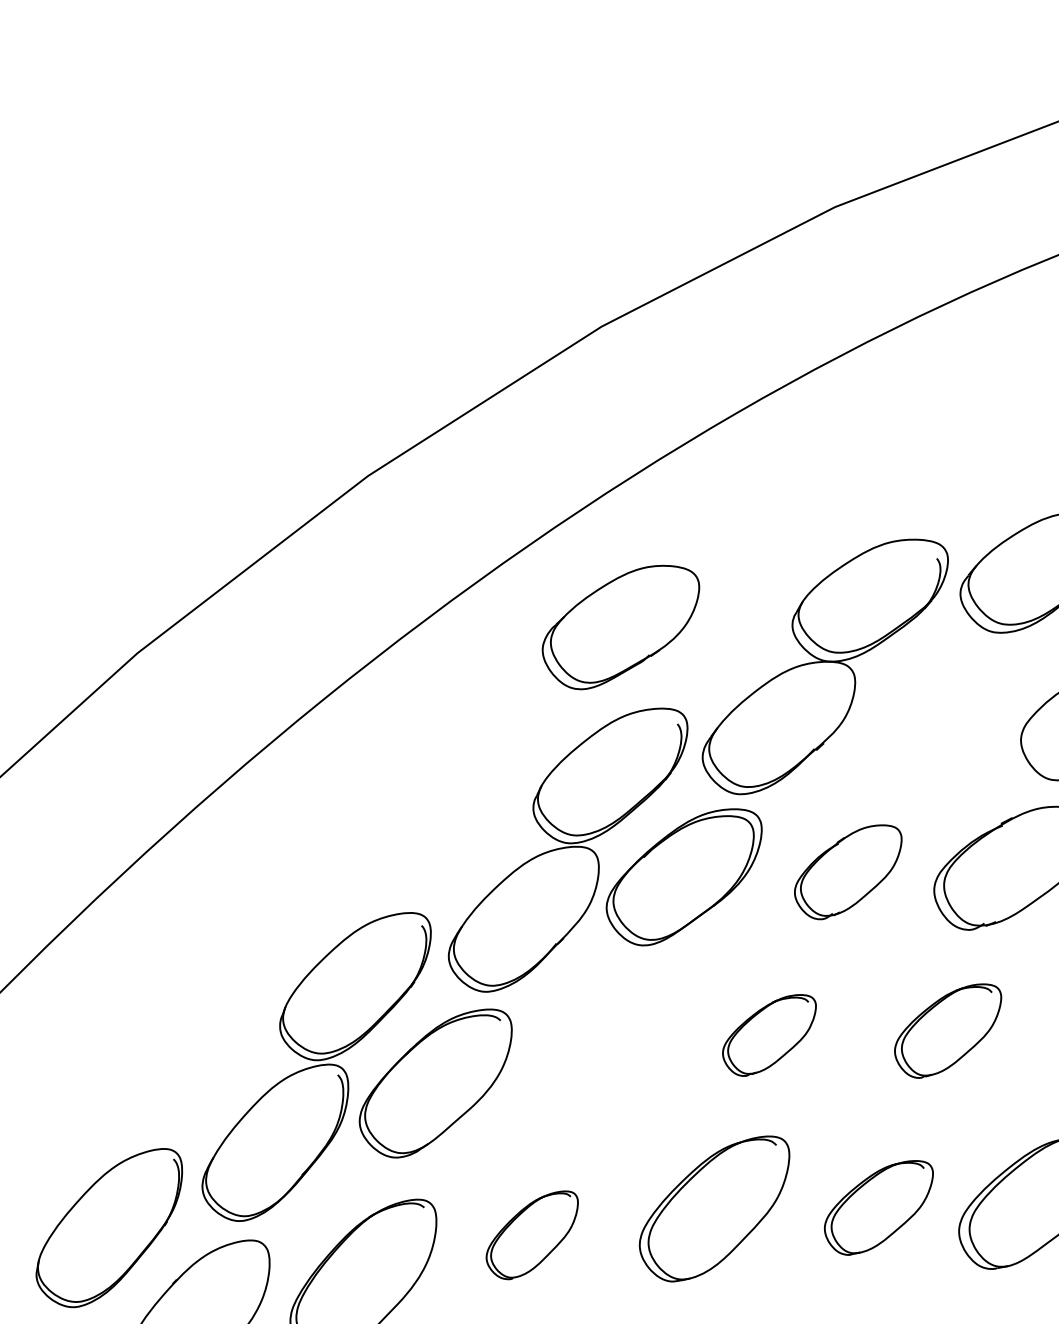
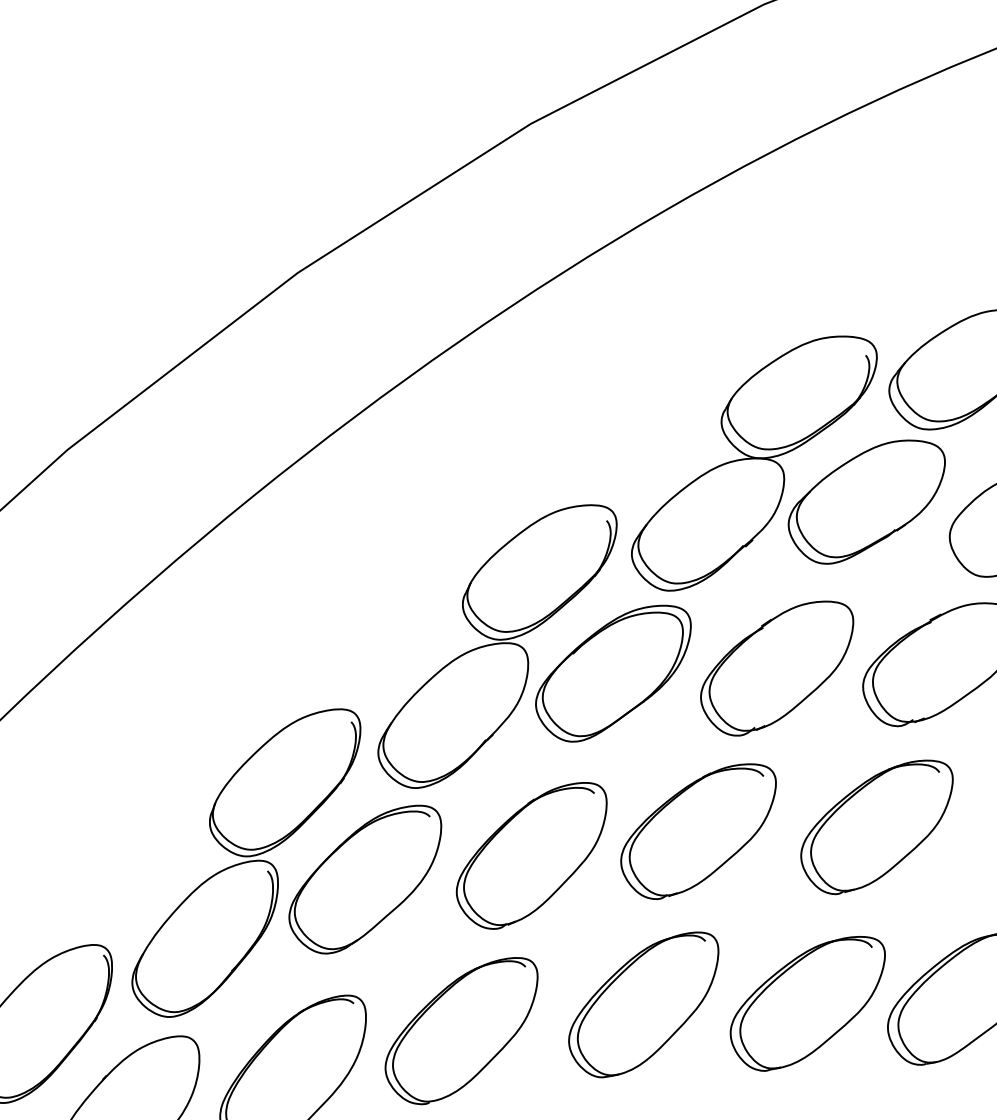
part: (620, 627) -> (866, 502), moved
part: (848, 872) -> (777, 668), size x1.43
part: (947, 1030) -> (876, 826), size x1.43
part: (769, 1035) -> (698, 831), size x1.67
part: (602, 1059) -> (531, 855), added
part: (878, 1207) -> (807, 1003), size x1.43
part: (532, 1235) -> (461, 1031), size x1.67

